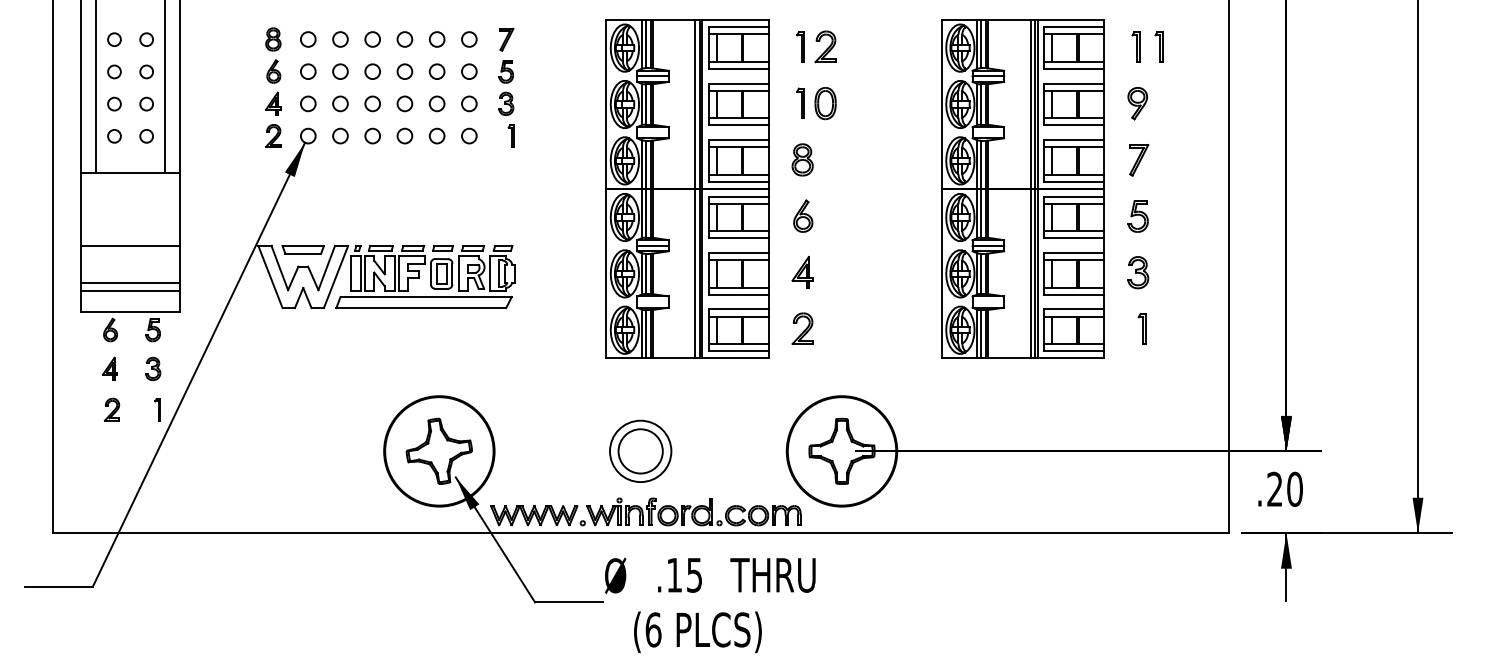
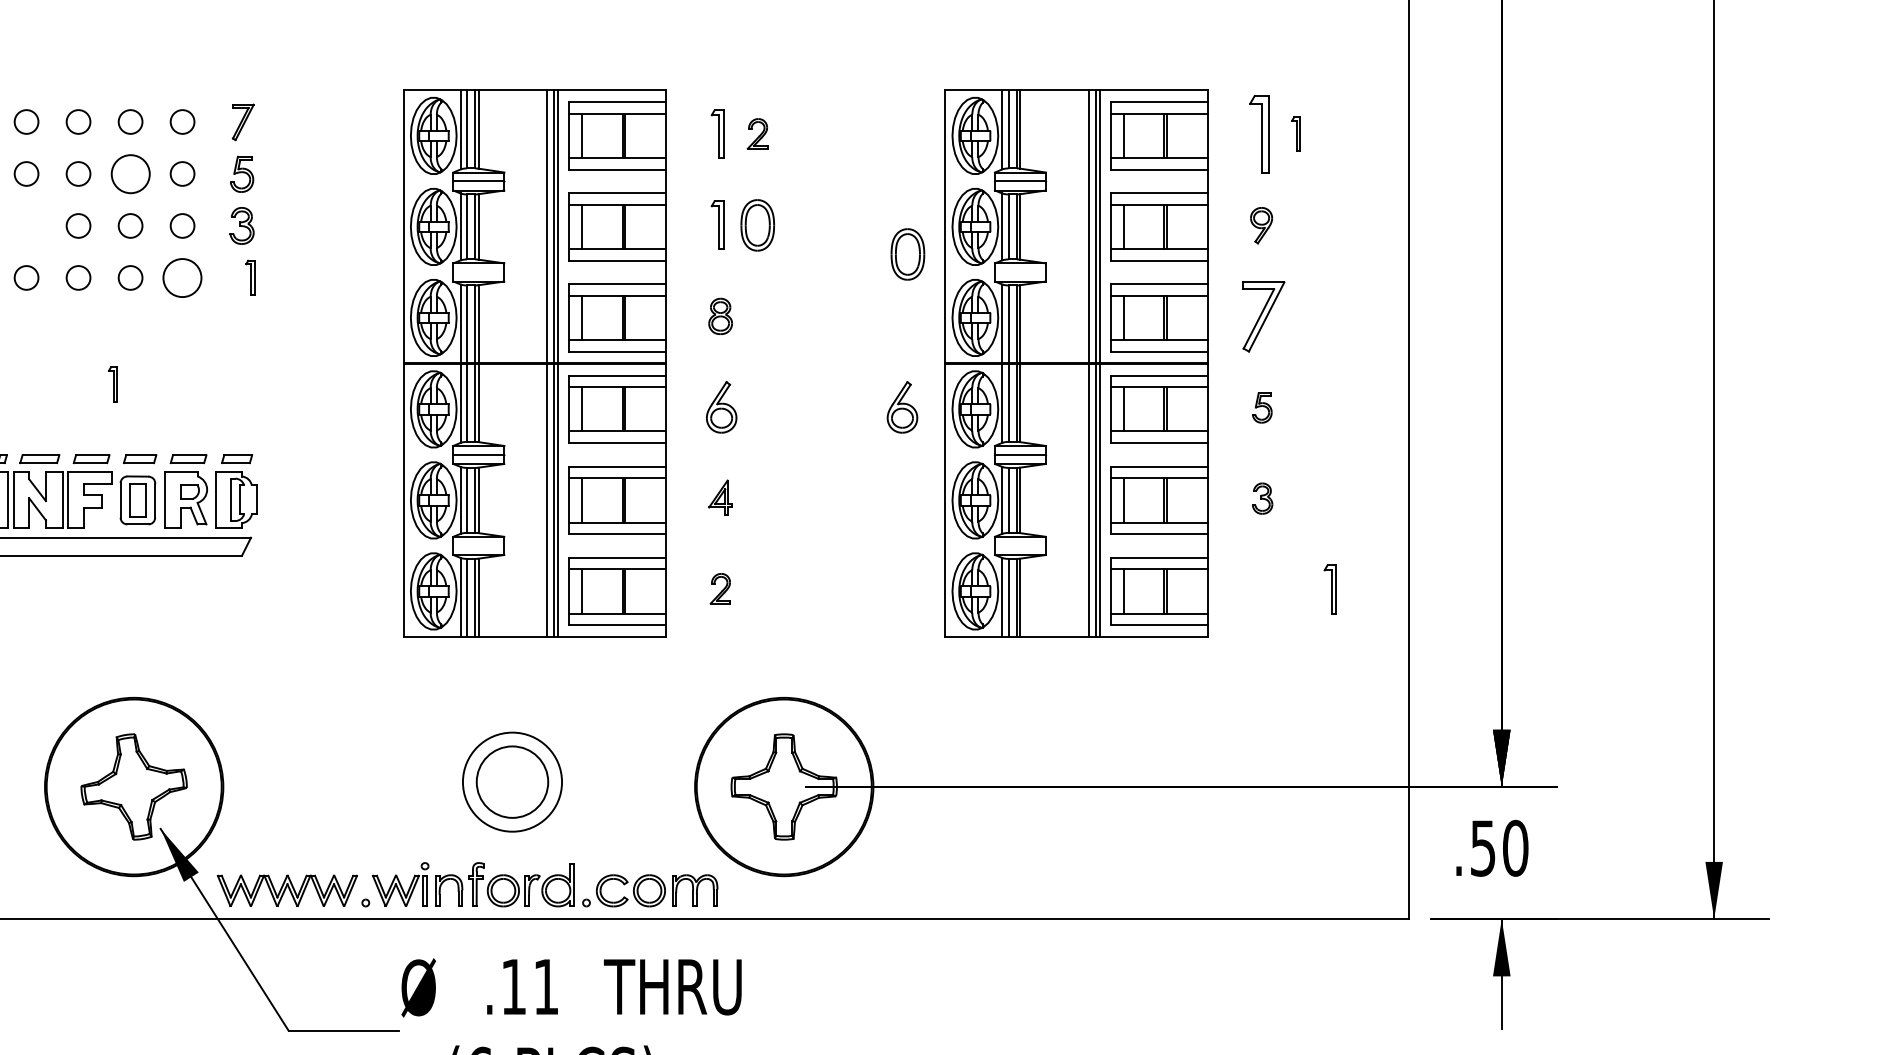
part: (825, 46) -> (757, 133), size x0.6
part: (1135, 46) -> (1258, 133), size x1.6
part: (1158, 46) -> (1295, 133), size x0.7
circle: (436, 71) -> (129, 173), size x1.6
circle: (372, 103) -> (26, 225), removed
part: (1137, 103) -> (1261, 225), size x0.7
part: (918, 121) -> (907, 254), added
circle: (469, 135) -> (182, 276), size x1.6
part: (802, 159) -> (720, 315), size x0.7
part: (1139, 160) -> (1264, 317), size x1.4
part: (425, 201) -> (111, 383), added
part: (915, 215) -> (902, 406), added
part: (1137, 216) -> (1261, 407), size x0.6
part: (802, 272) -> (720, 498), size x0.7
part: (1138, 272) -> (1262, 498), size x0.6
part: (802, 328) -> (720, 588), size x0.6
part: (1141, 328) -> (1329, 588), moved
part: (640, 450) -> (512, 780), moved
text: (1274, 488) -> (1482, 846), .20 -> .50
text: (694, 575) -> (546, 987), .15 -> .11

